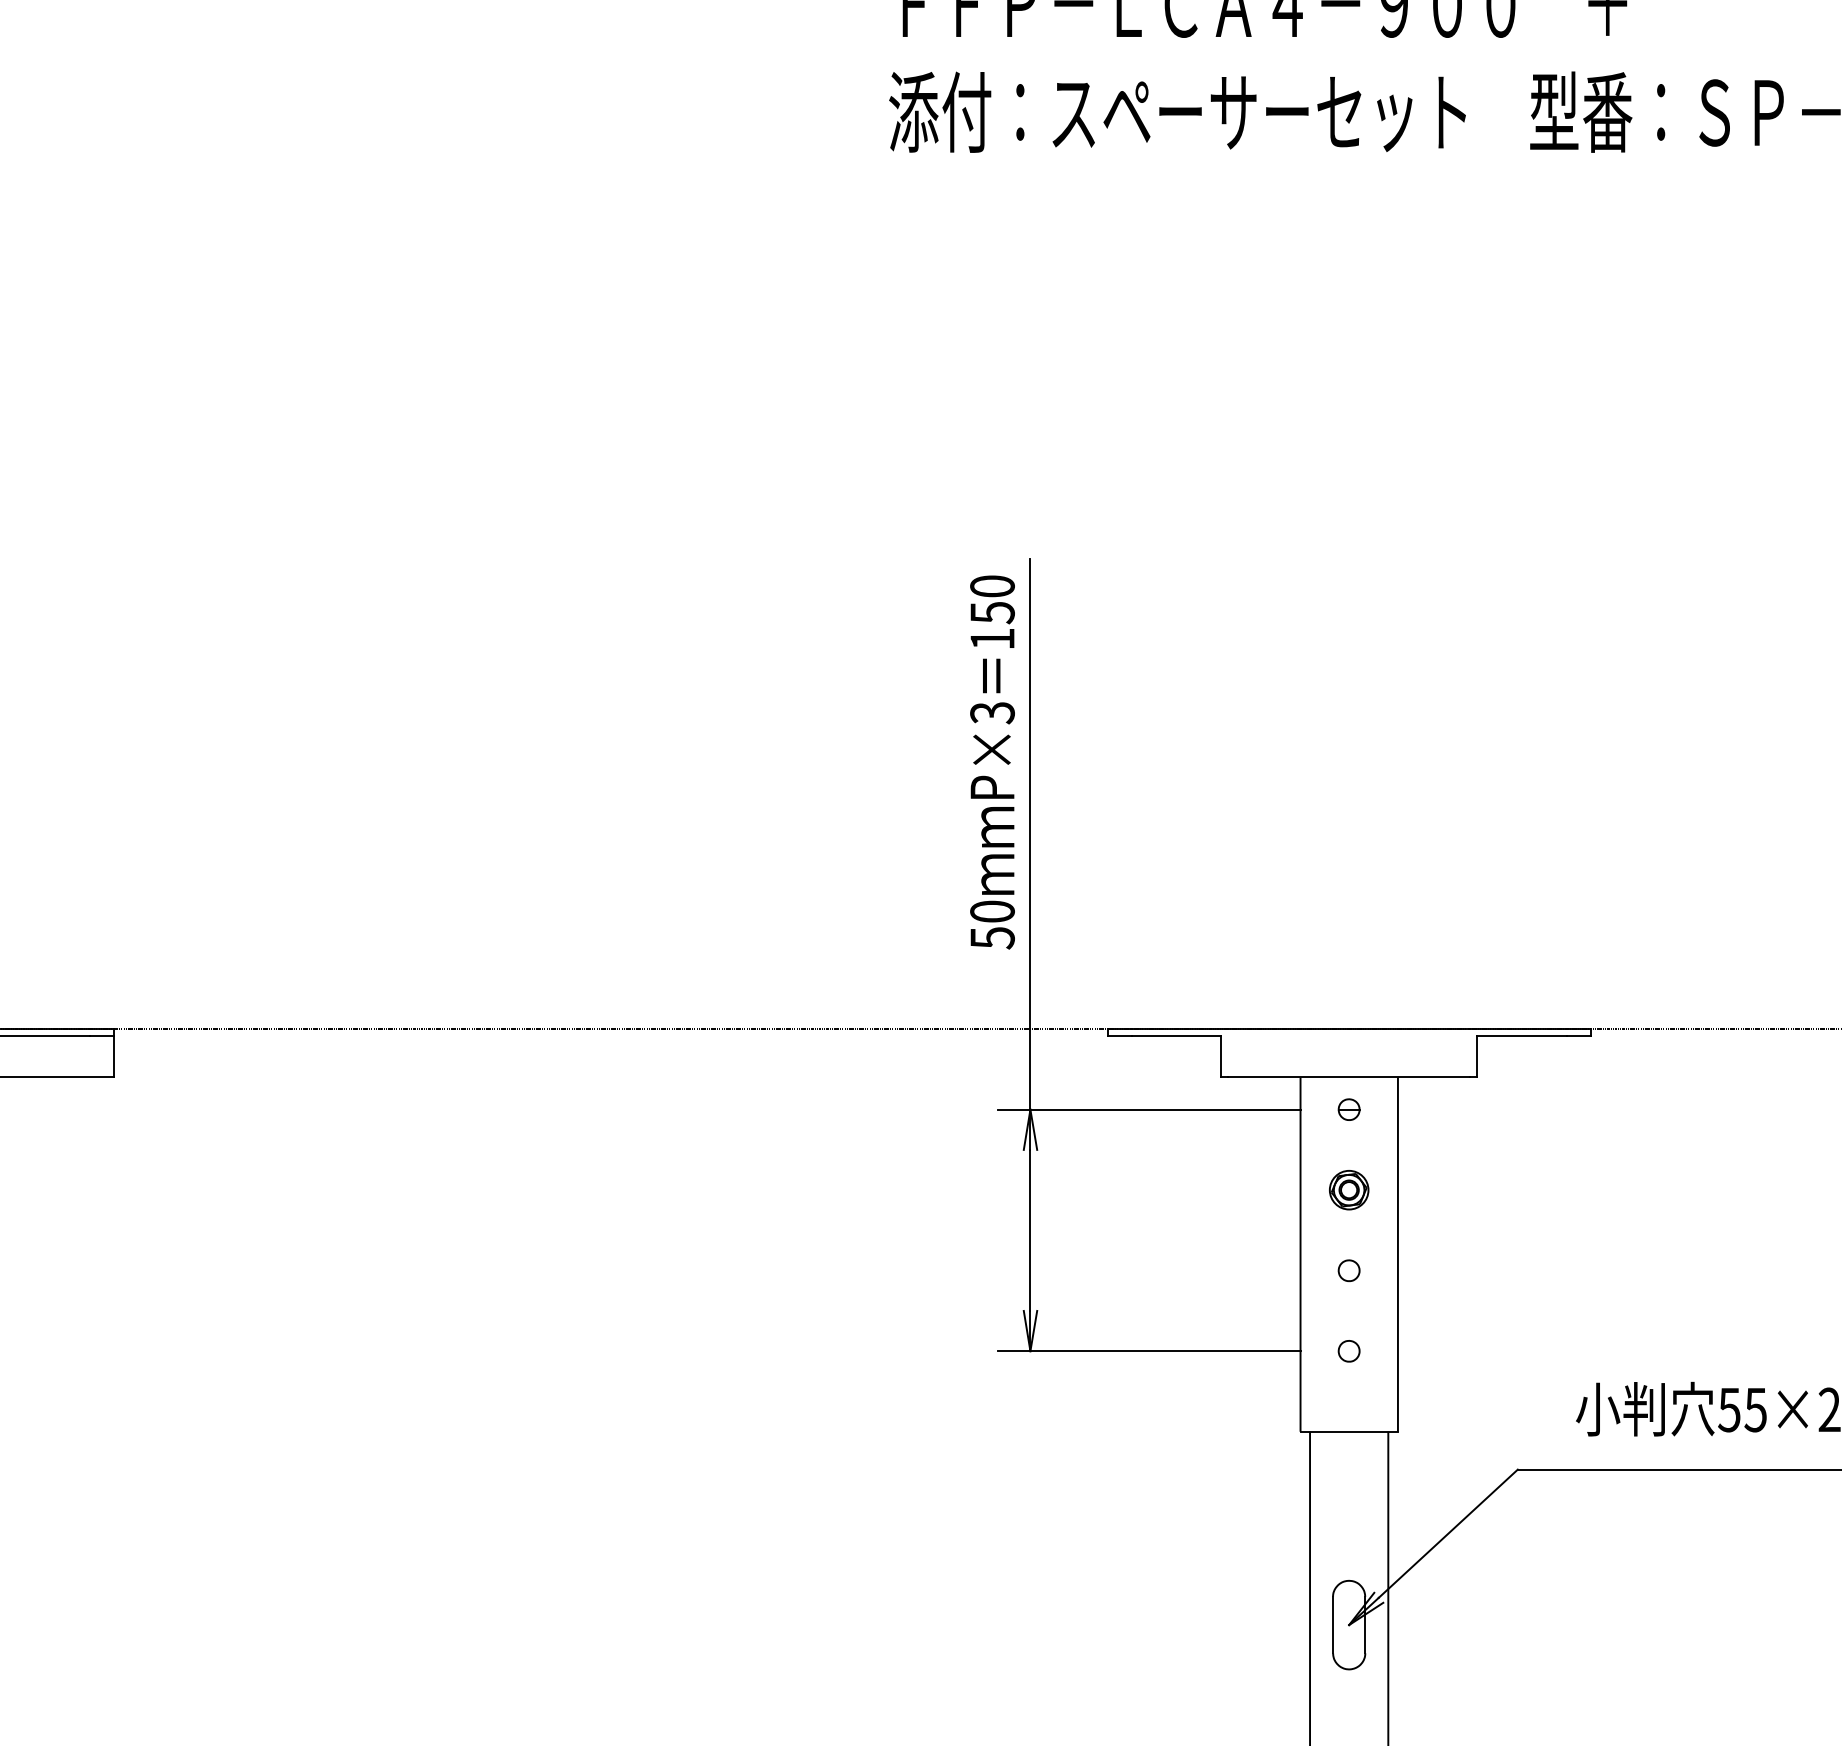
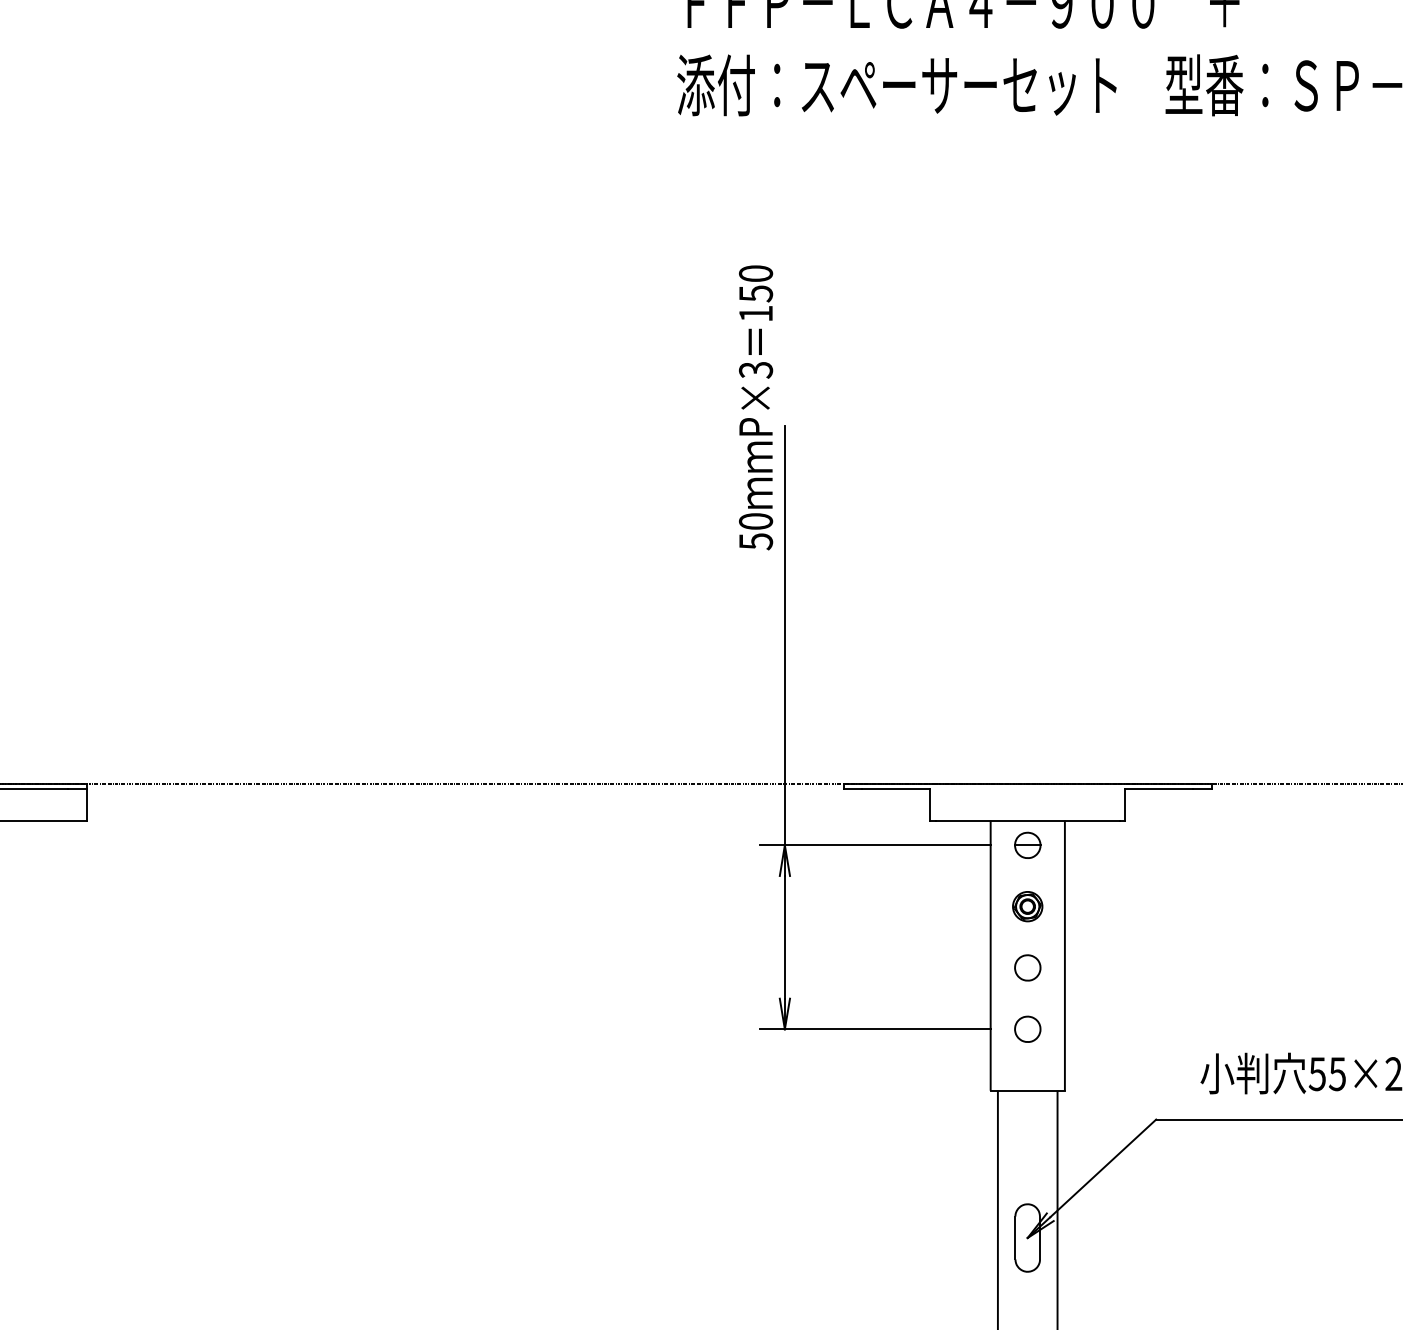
text: (992, 762) -> (755, 407), moved
part: (1348, 1109) -> (1027, 845), size x1.6
part: (1348, 1270) -> (1027, 967), size x1.6
part: (1348, 1351) -> (1027, 1029), size x1.6

